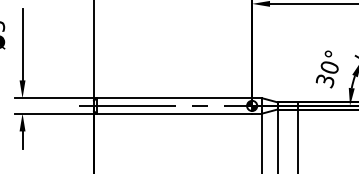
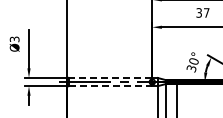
line: (174, 97) -> (110, 77), solid -> dashed
line: (174, 114) -> (110, 86), solid -> dashed

